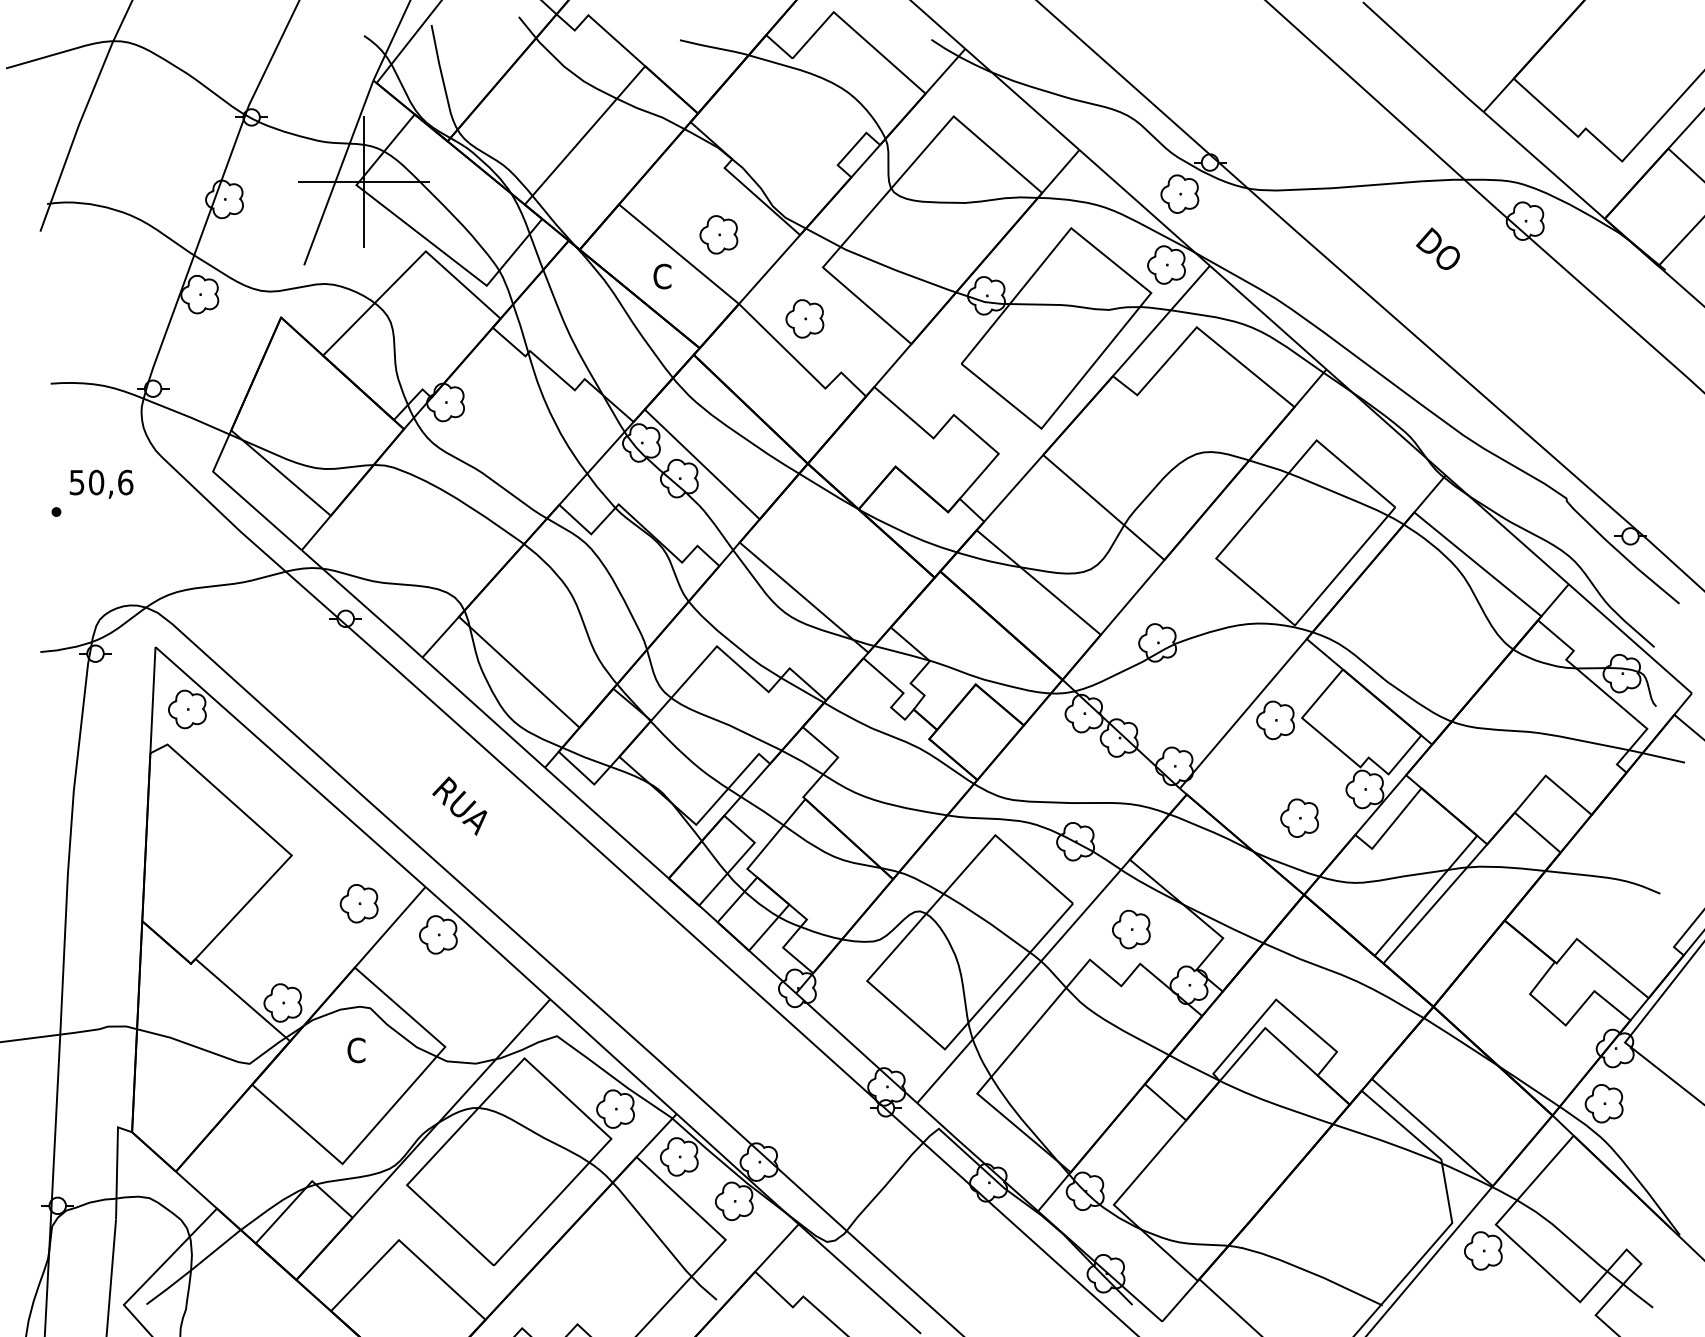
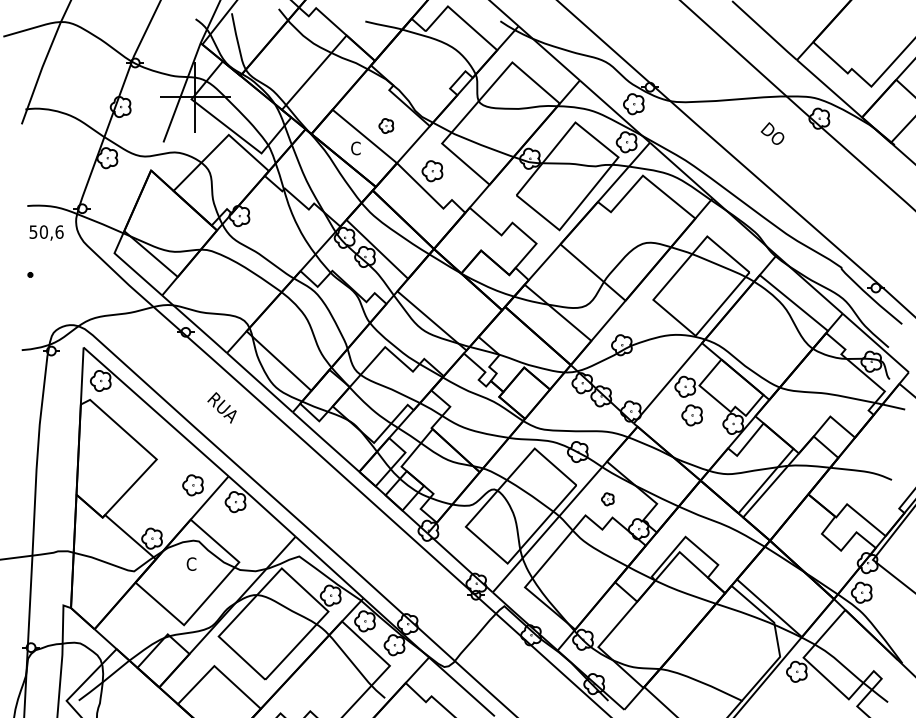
part: (719, 233) -> (386, 125), size x0.7
text: (101, 483) -> (46, 232), moved
text: (458, 805) -> (221, 407), moved
part: (1298, 818) -> (691, 415), moved
part: (1130, 930) -> (607, 499), size x0.6

